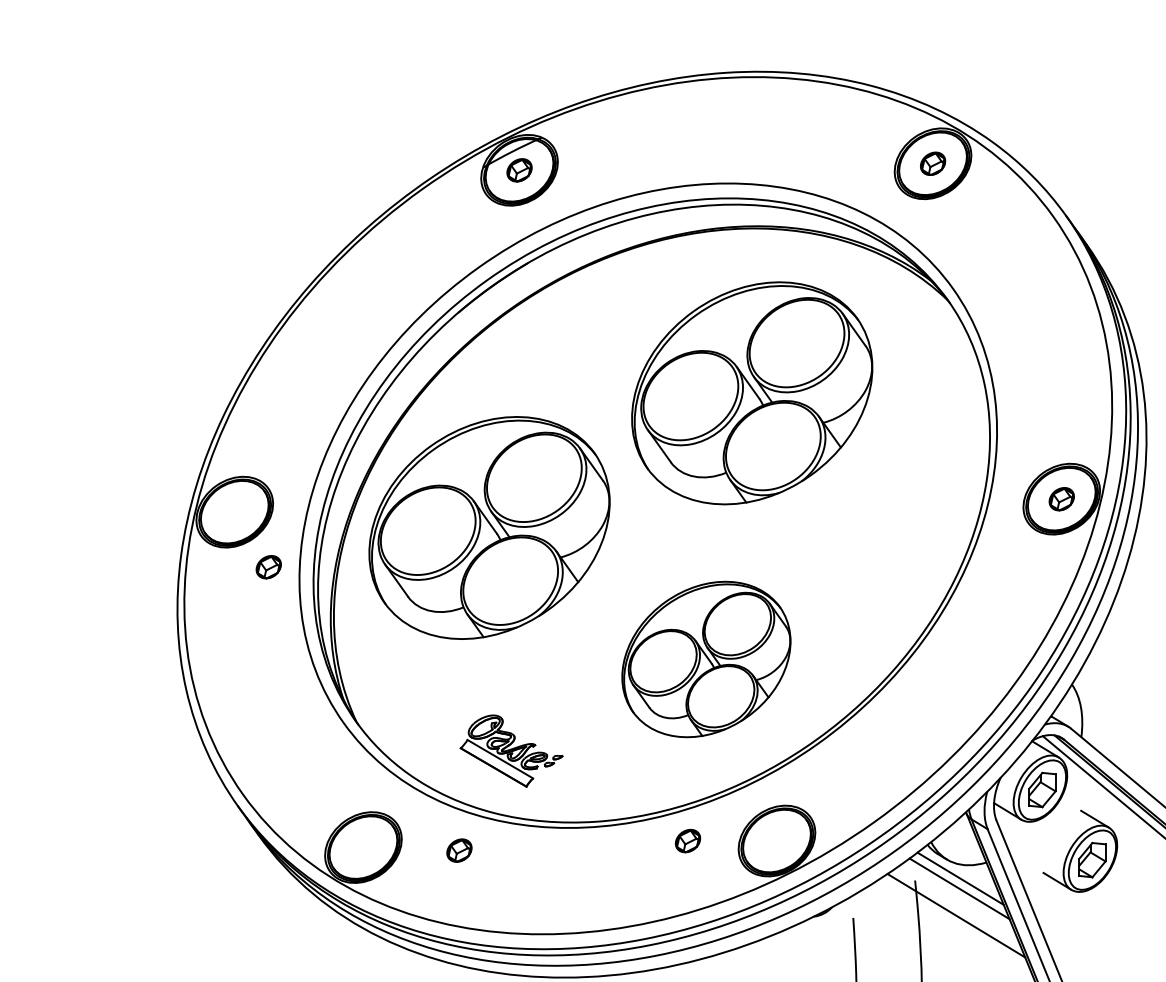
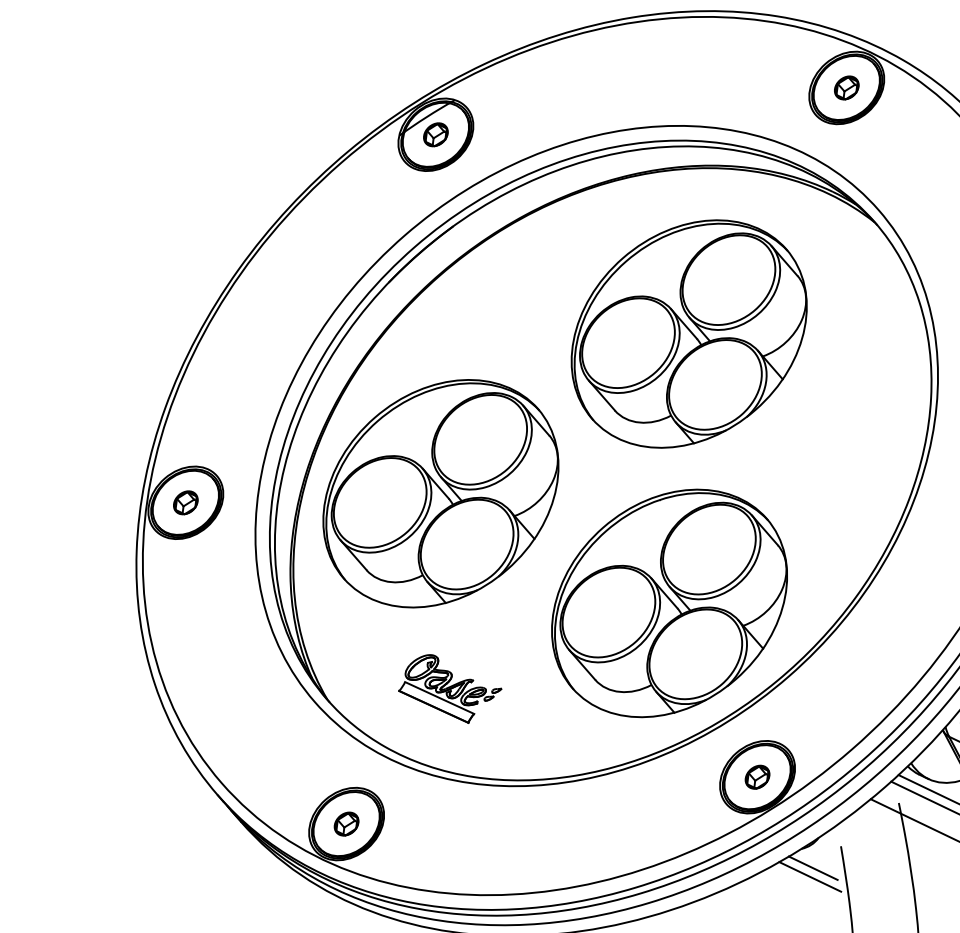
part: (268, 567) -> (185, 503), moved
part: (706, 659) -> (669, 603), size x1.43
part: (511, 750) -> (449, 688), moved
part: (687, 840) -> (757, 776), moved
part: (459, 850) -> (346, 823), moved
line: (823, 937) -> (813, 868), added
line: (819, 945) -> (810, 877), added

